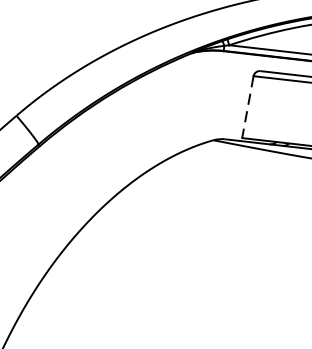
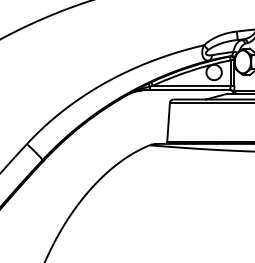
line: (247, 108) -> (168, 123), dashed -> solid

